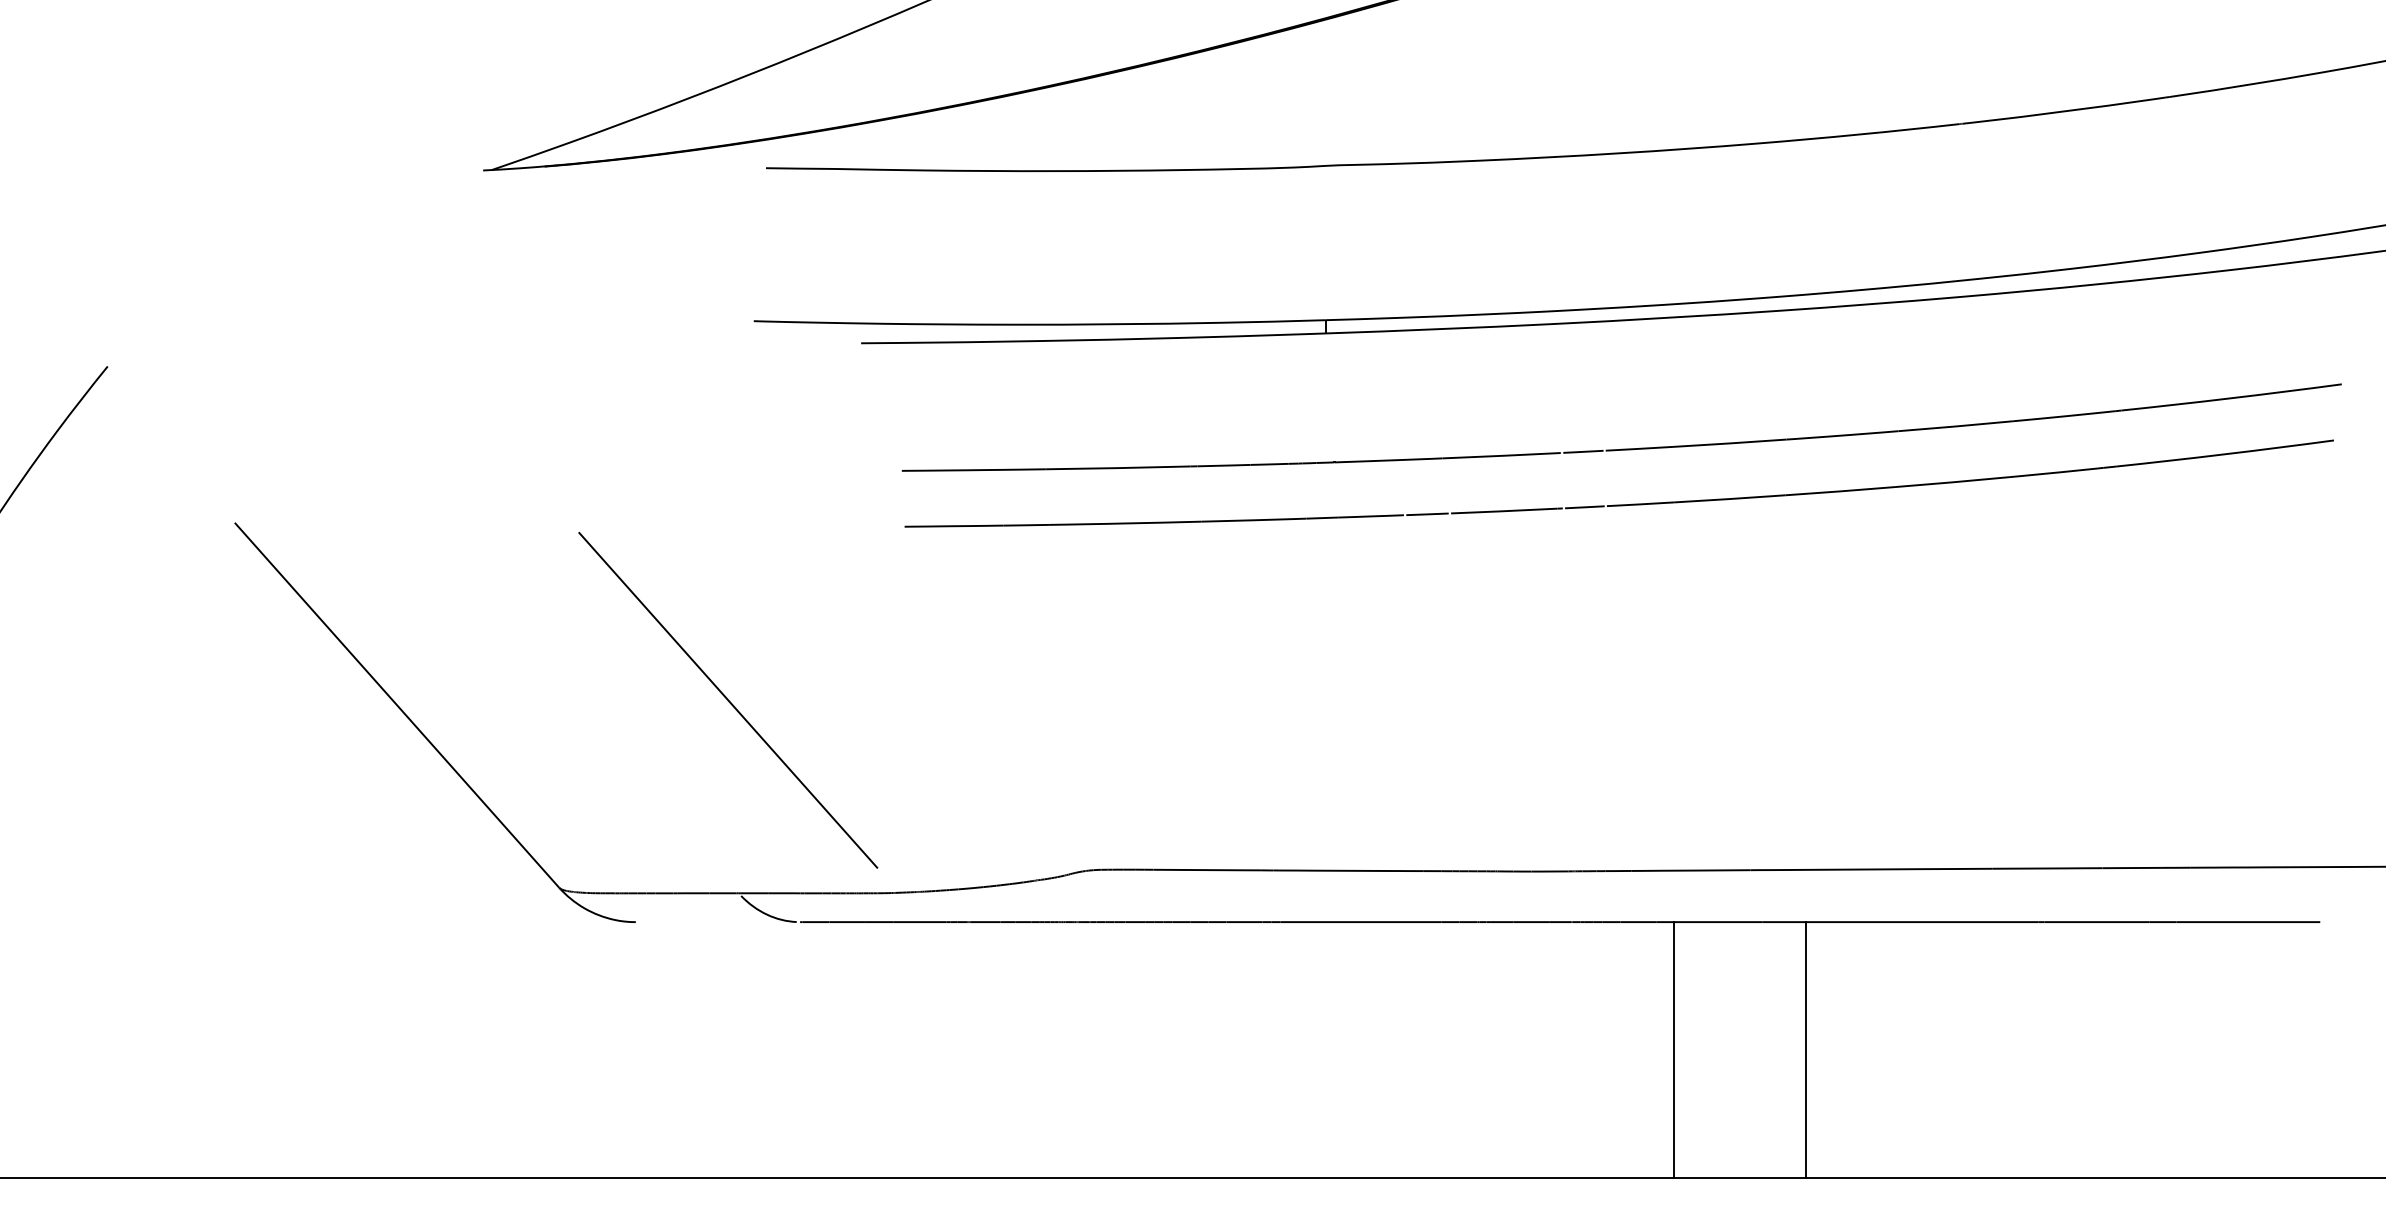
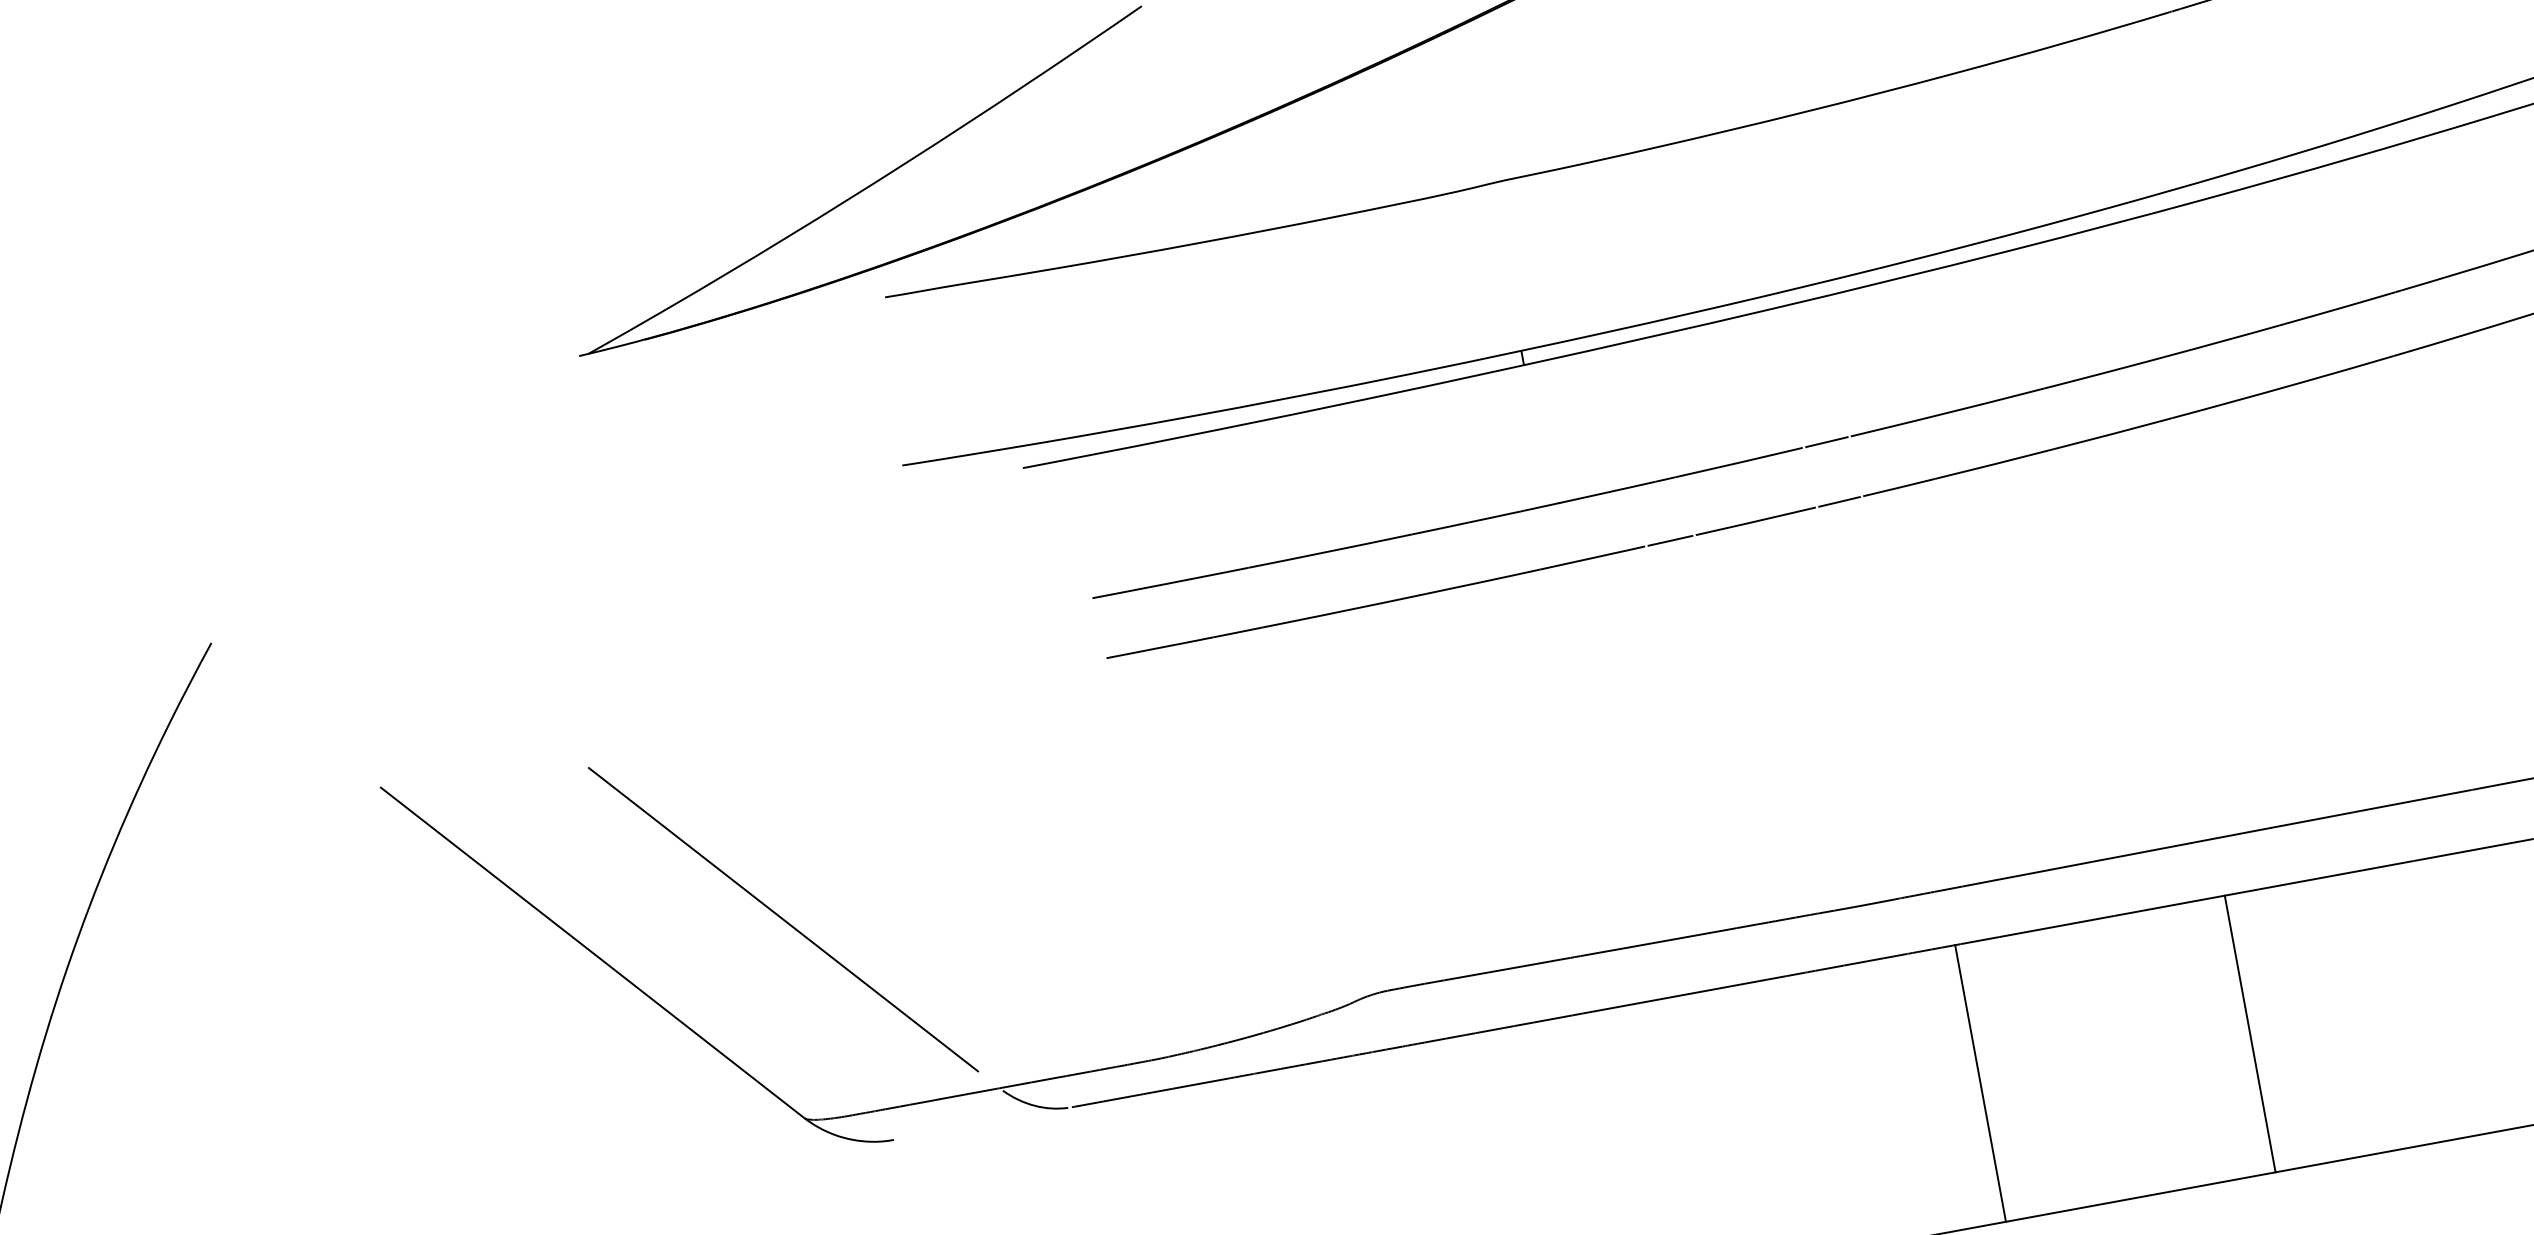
line: (728, 699) -> (783, 918), moved
line: (1673, 1049) -> (1980, 1083), moved
line: (1806, 1049) -> (2250, 1033), moved

